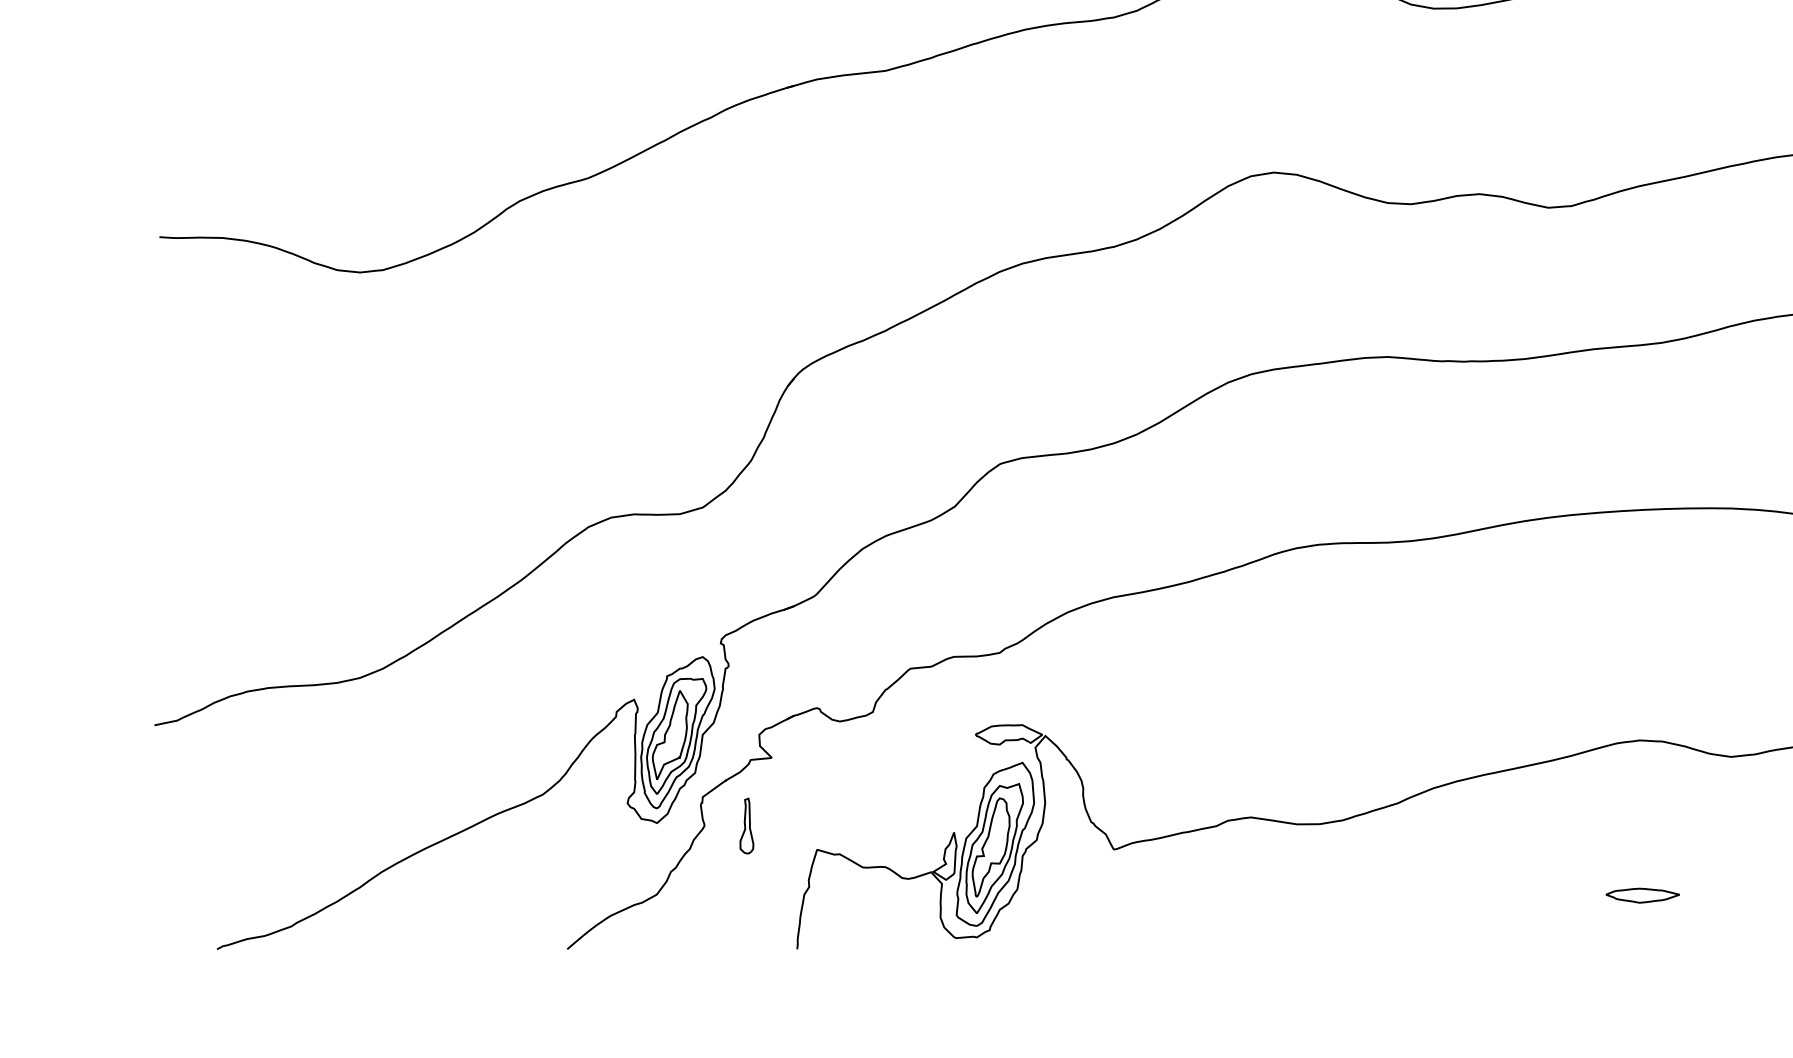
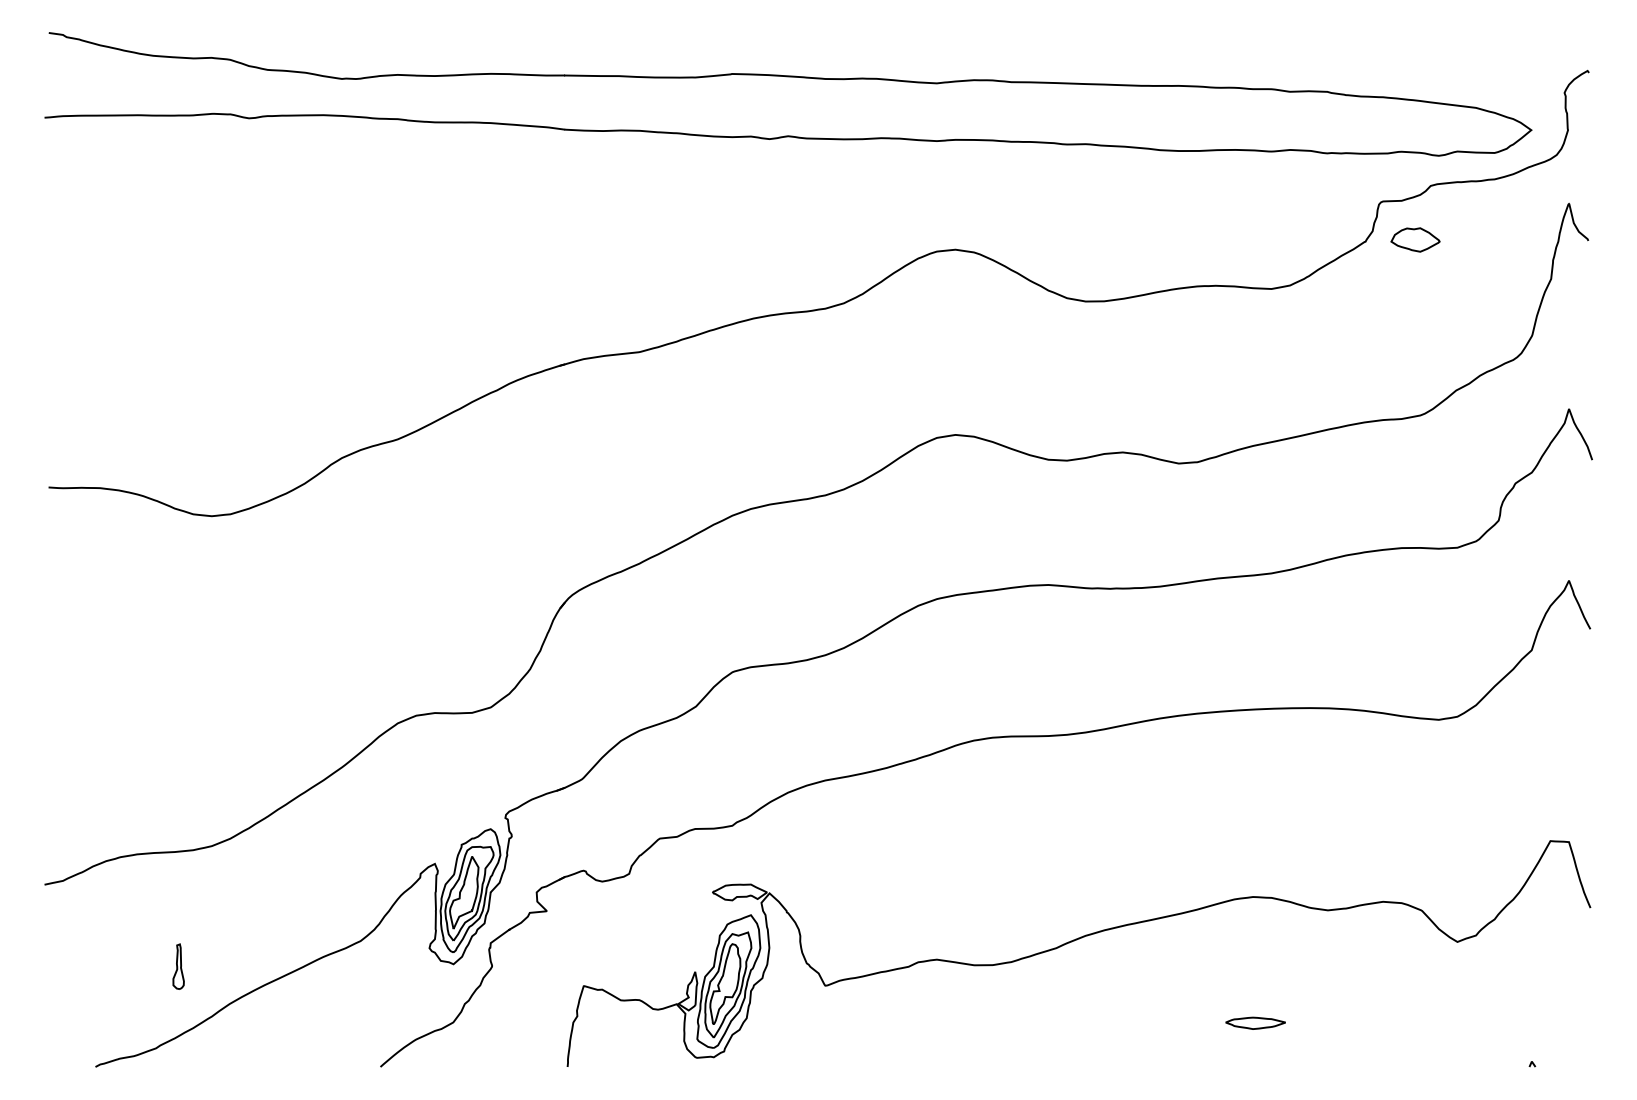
part: (746, 825) -> (178, 966), moved

